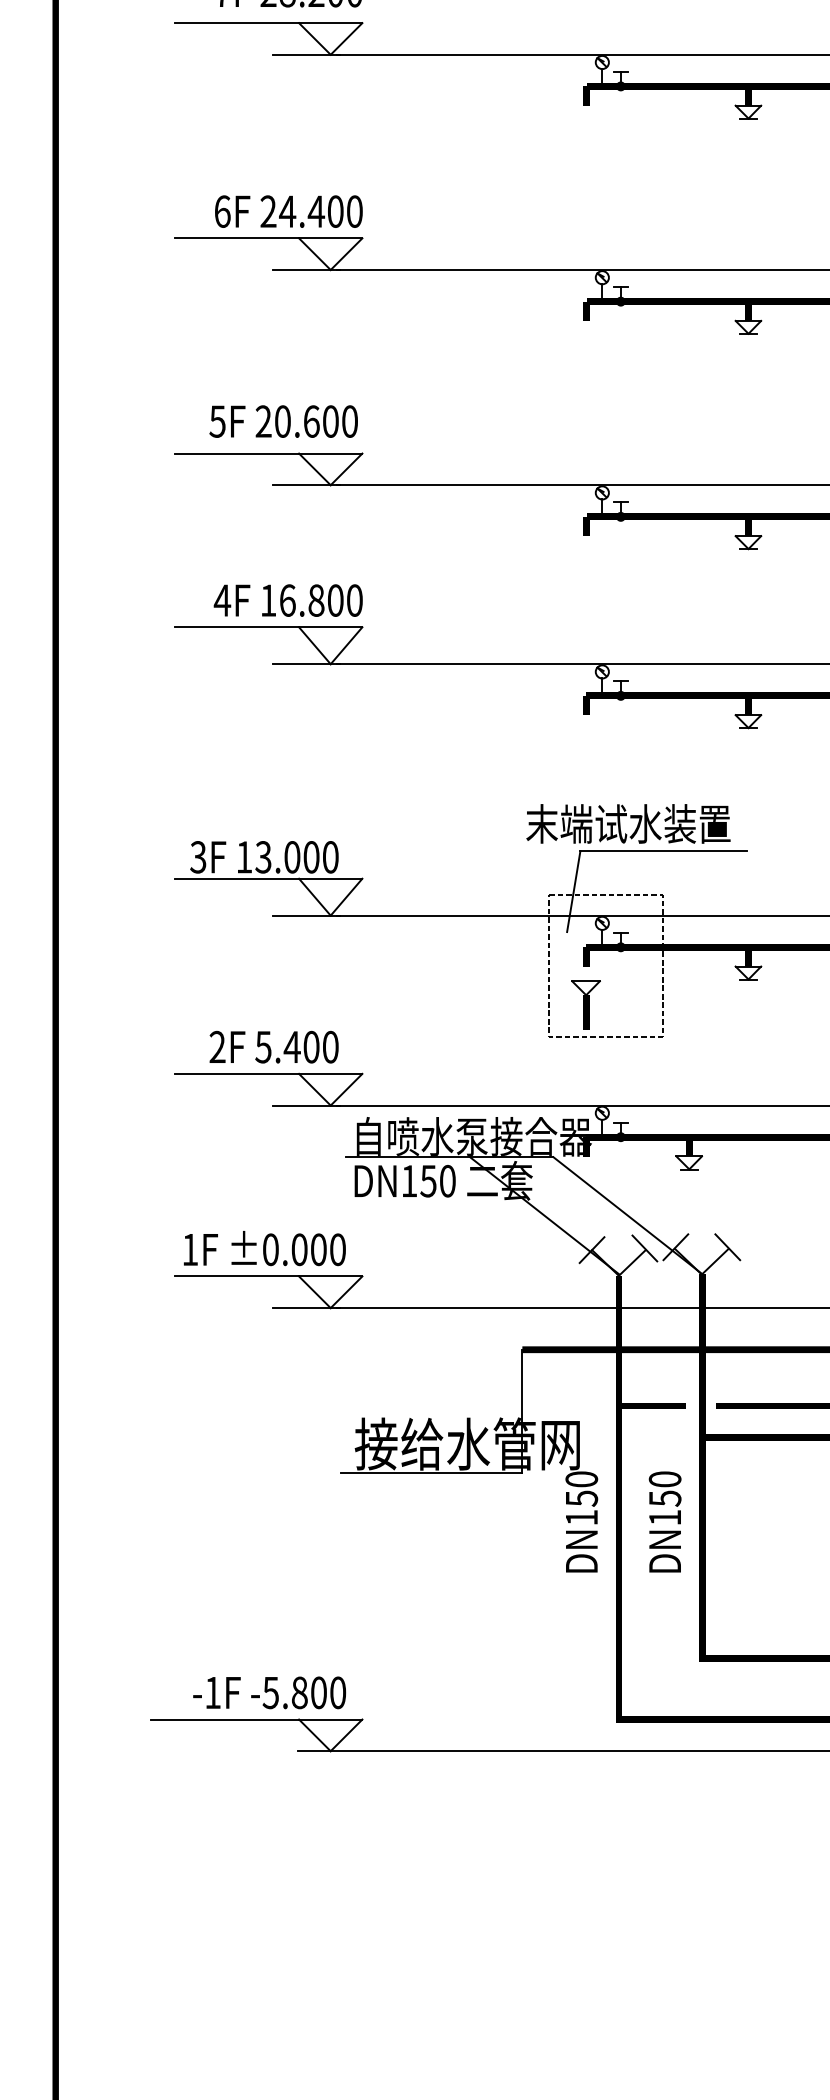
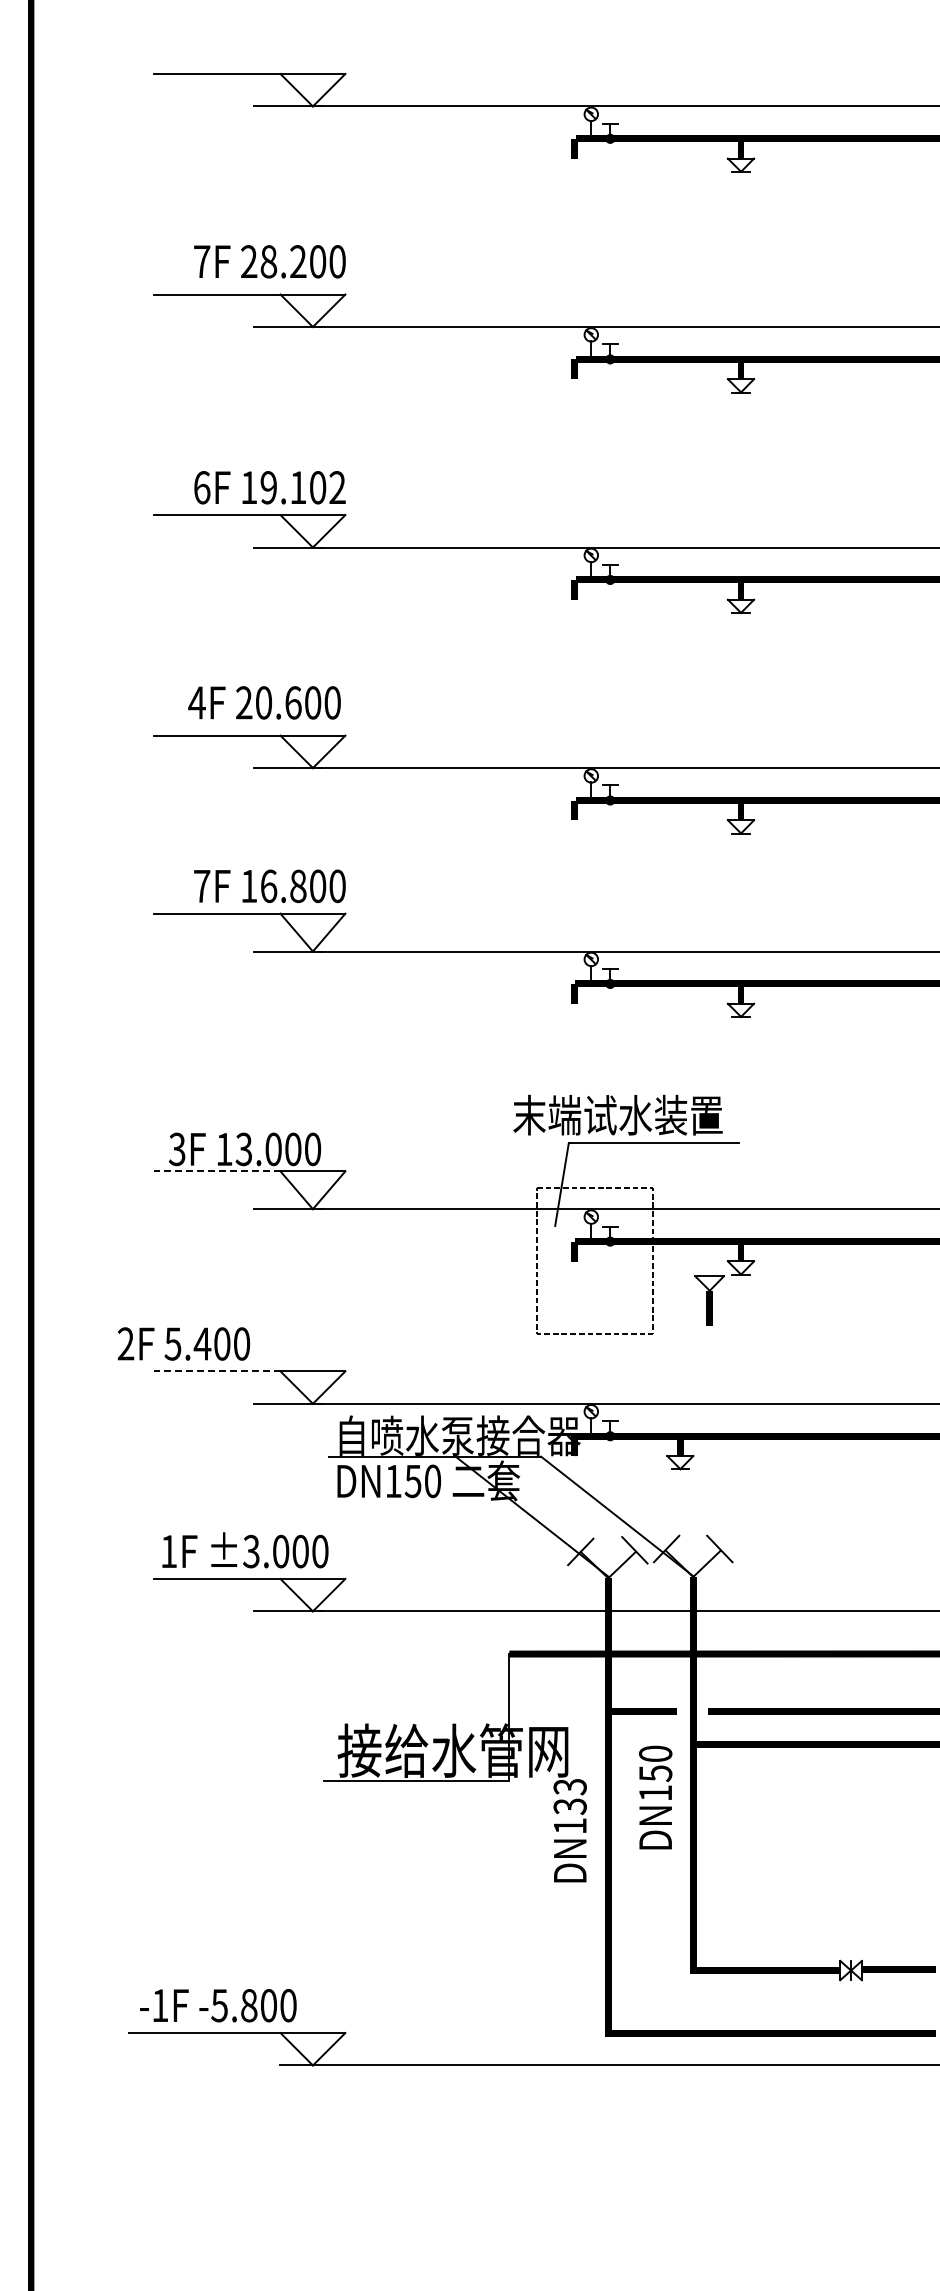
text: (311, 211) -> (293, 487), 24.400 -> 19.102
text: (217, 421) -> (196, 702), 5F -> 4F
text: (221, 600) -> (201, 886), 4F -> 7F
line: (236, 878) -> (216, 1171), solid -> dashed
part: (585, 1004) -> (709, 1300), moved
text: (274, 1046) -> (184, 1343), moved
line: (236, 1074) -> (216, 1371), solid -> dashed
text: (270, 1249) -> (251, 1551), ±0.000 -> ±3.000
text: (581, 1488) -> (569, 1796), DN150 -> DN133
text: (664, 1521) -> (655, 1797), moved
text: (269, 1692) -> (218, 2005), moved

